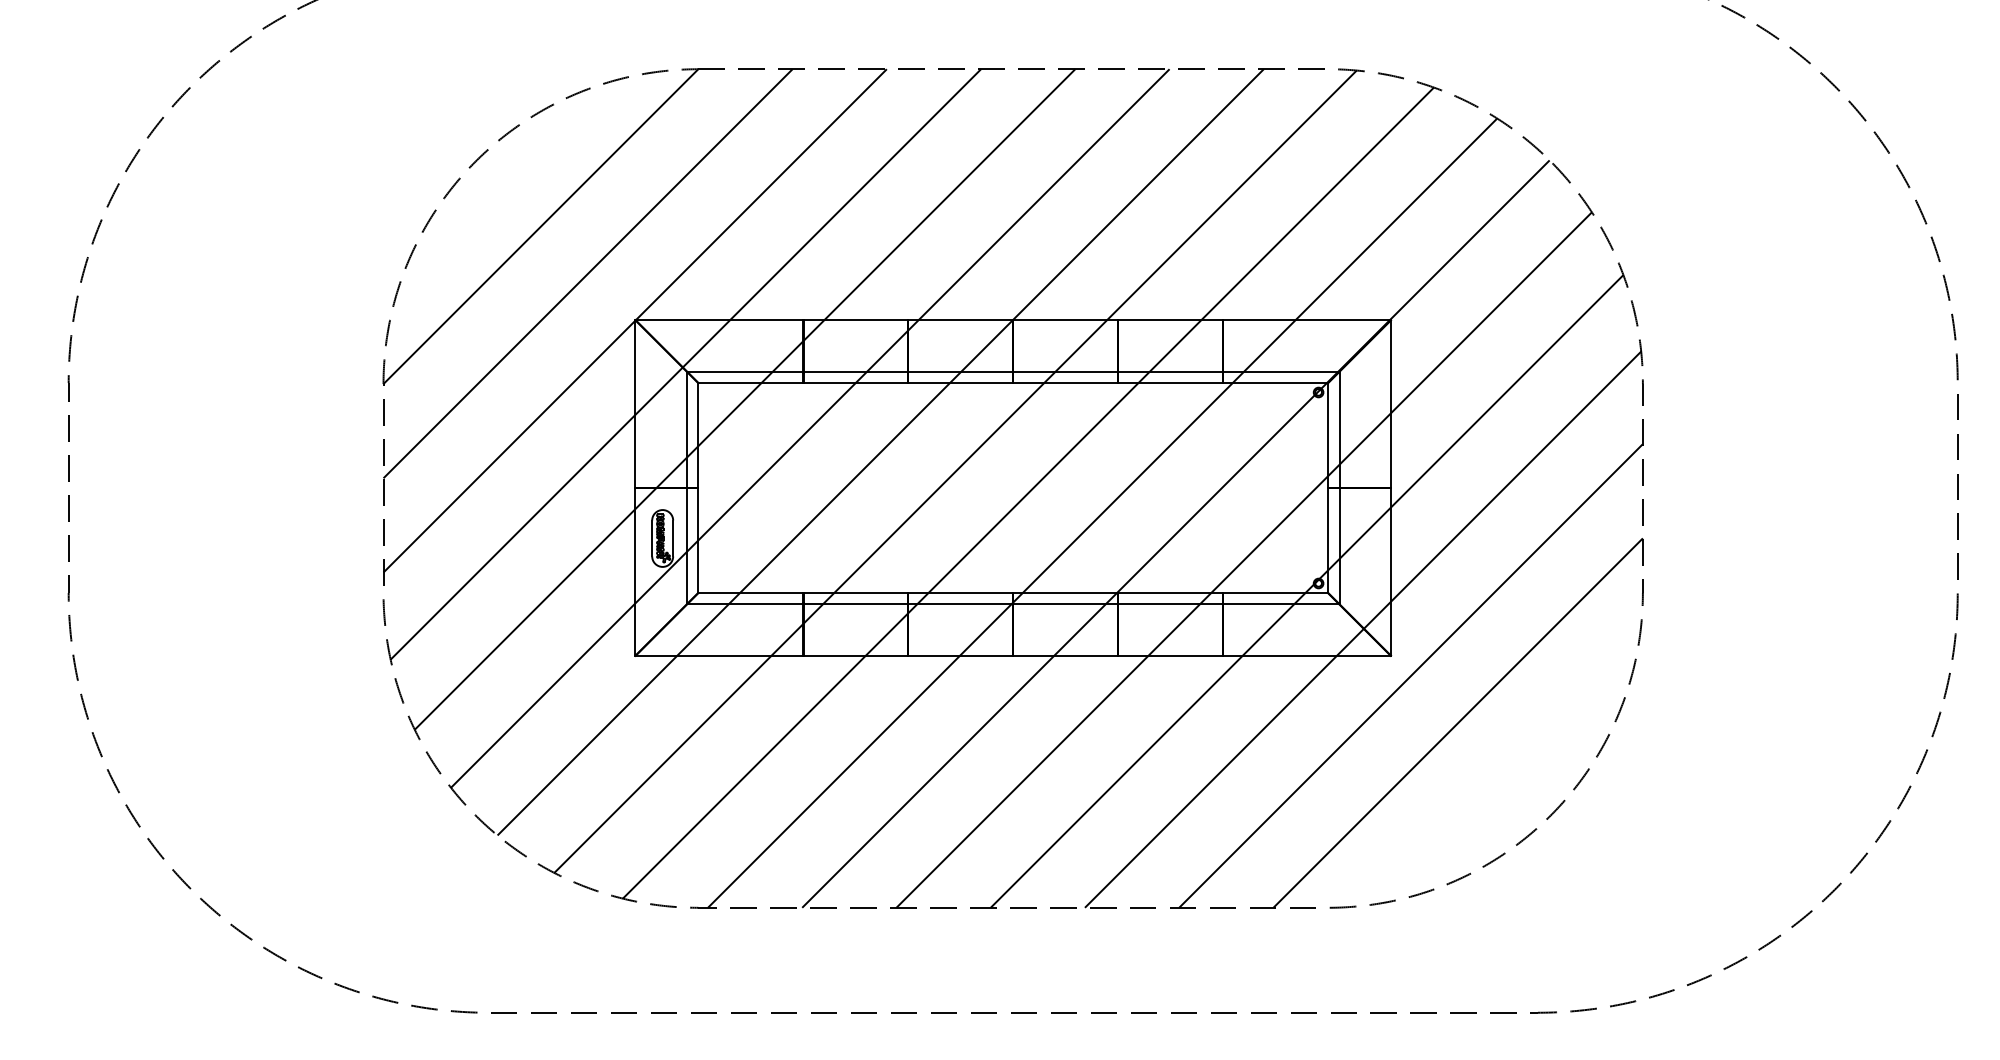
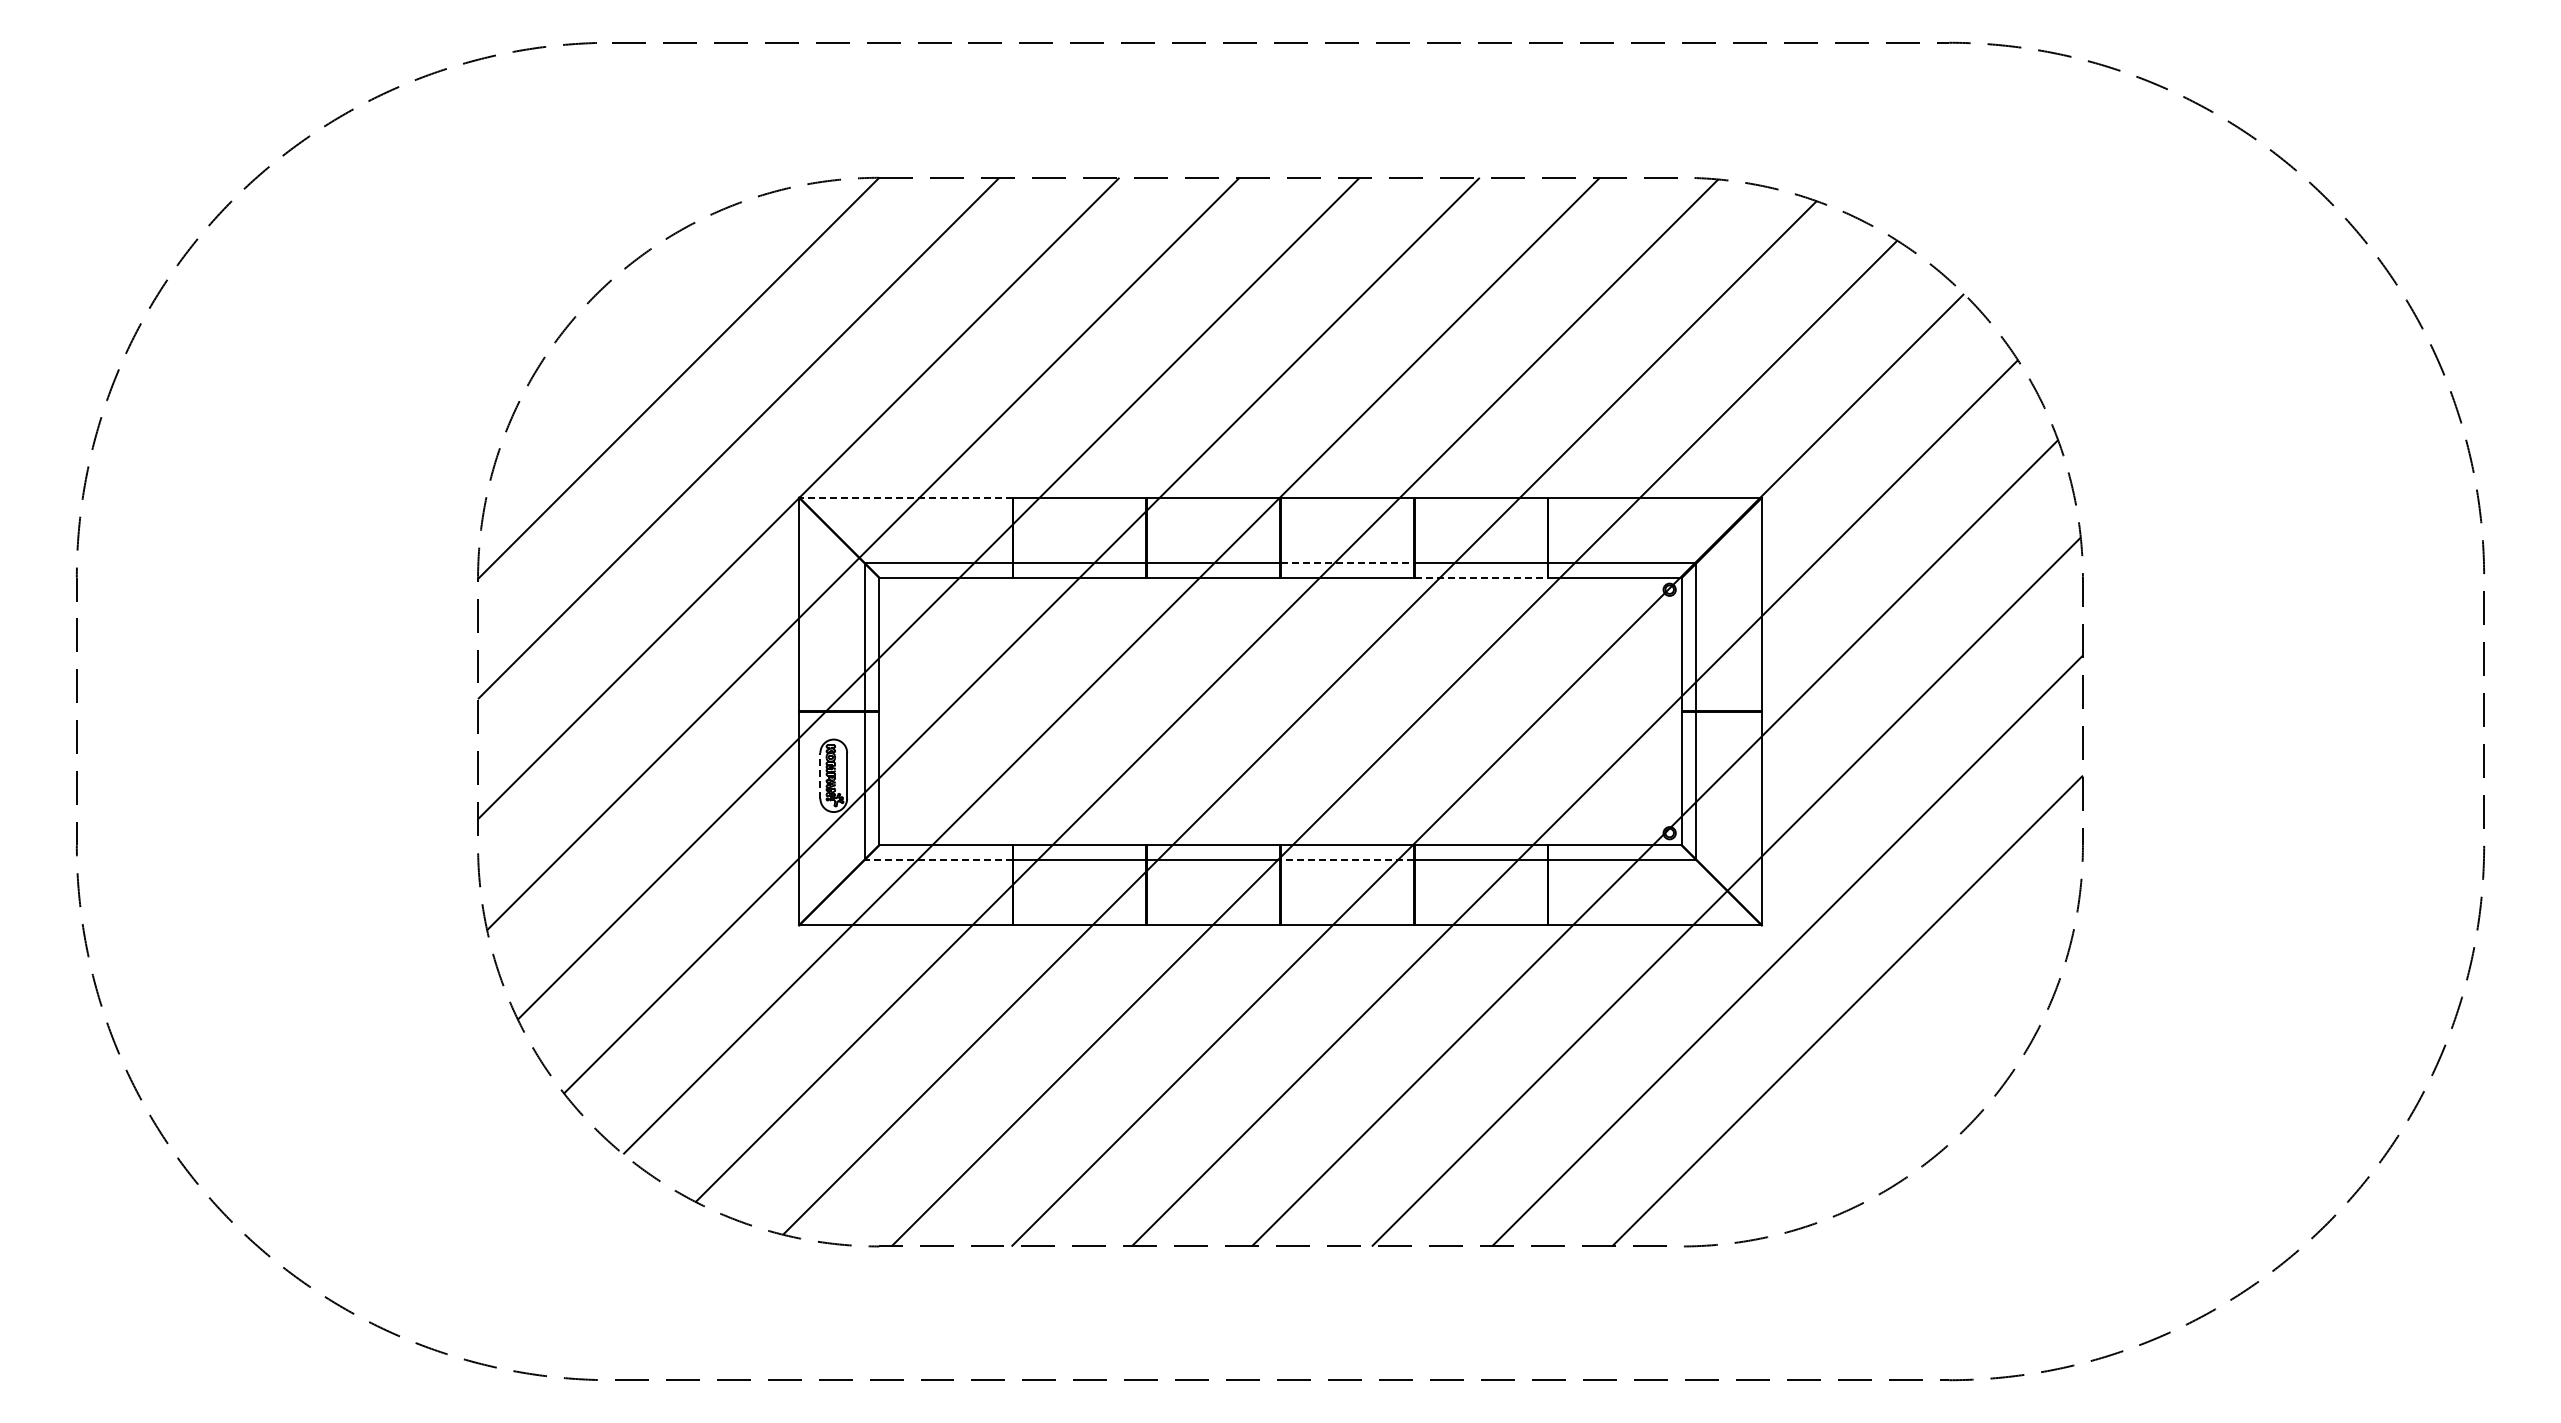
line: (719, 320) -> (906, 497), solid -> dashed
line: (1065, 371) -> (1347, 563), solid -> dashed
line: (1170, 382) -> (1481, 577), solid -> dashed
line: (652, 538) -> (820, 775), solid -> dashed
line: (744, 604) -> (938, 859), solid -> dashed
line: (1065, 604) -> (1347, 859), solid -> dashed

